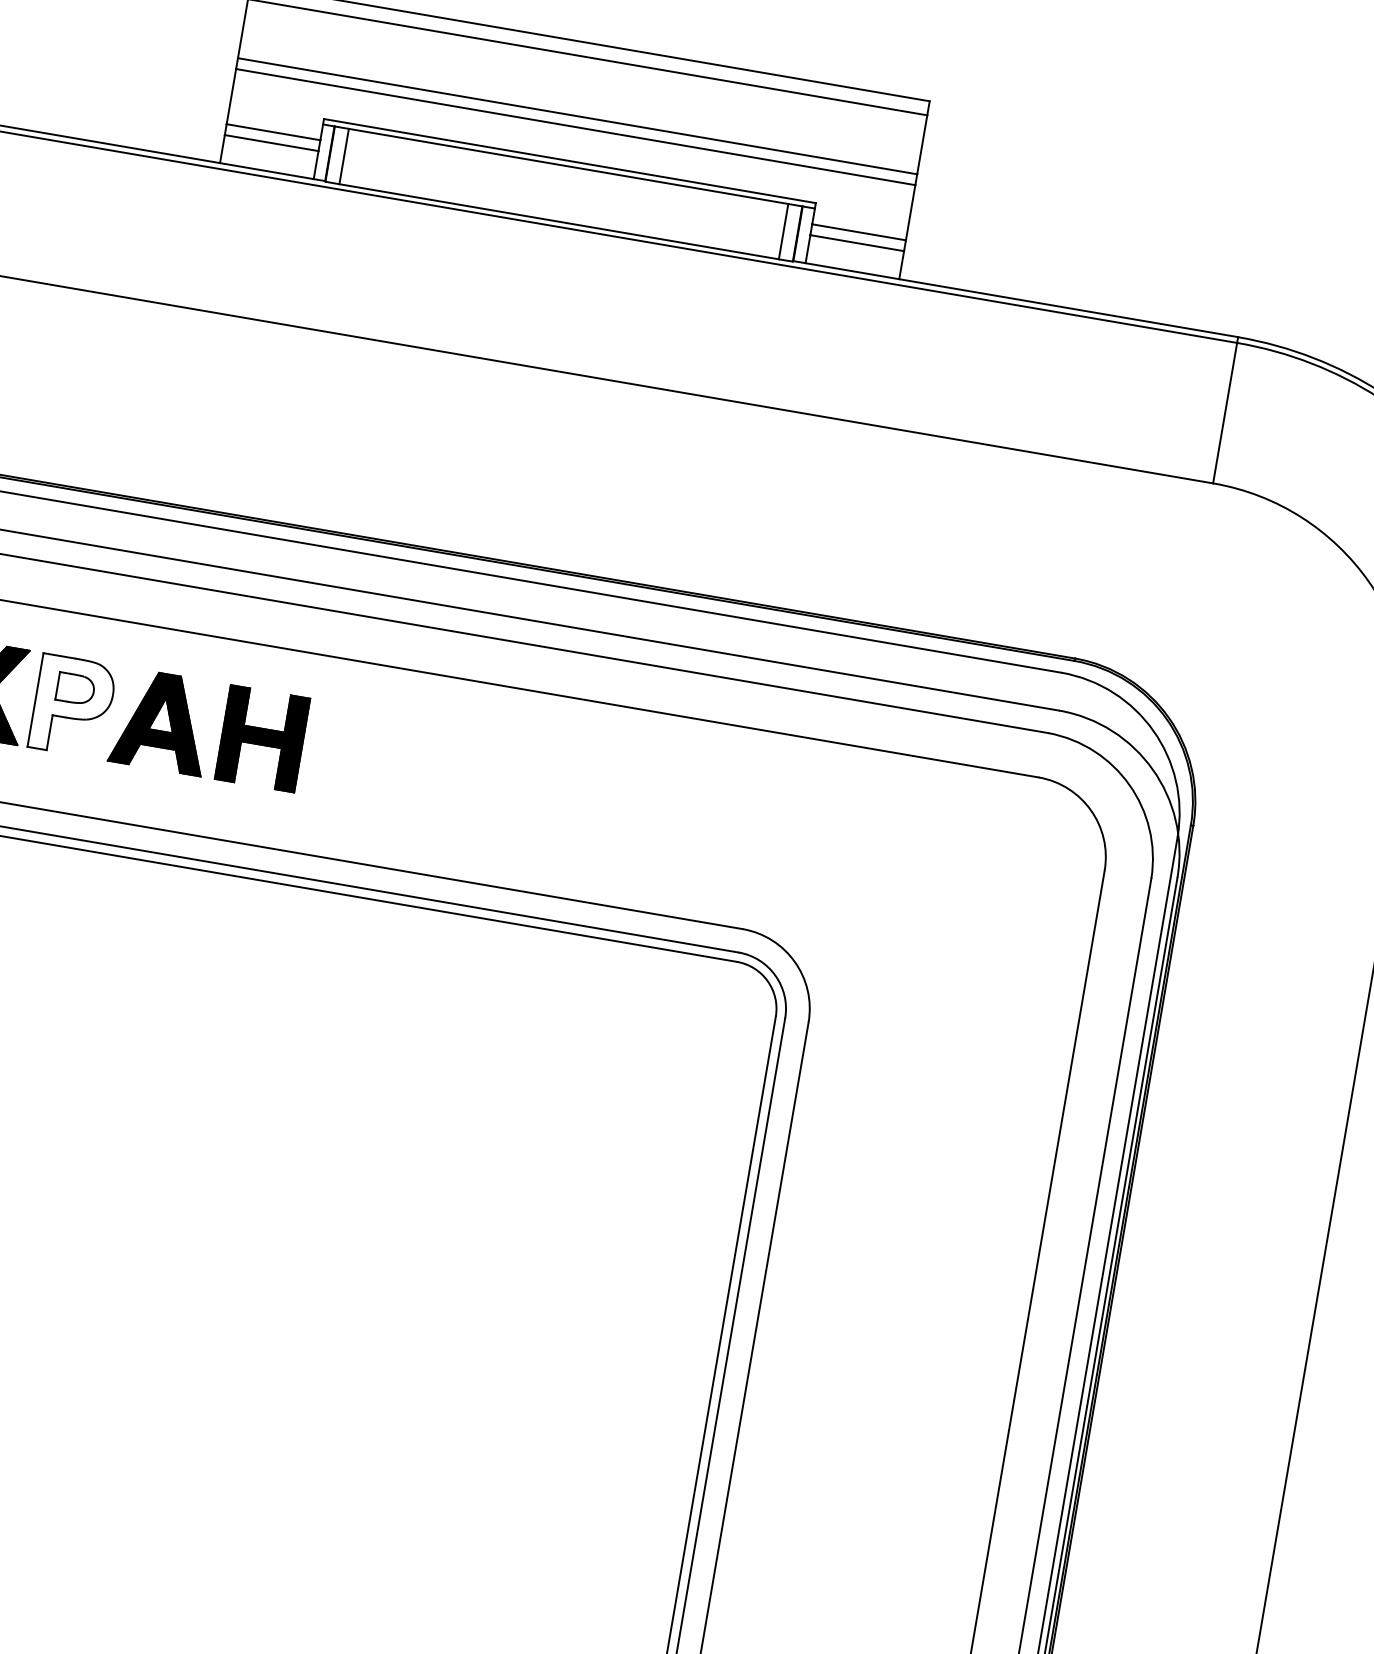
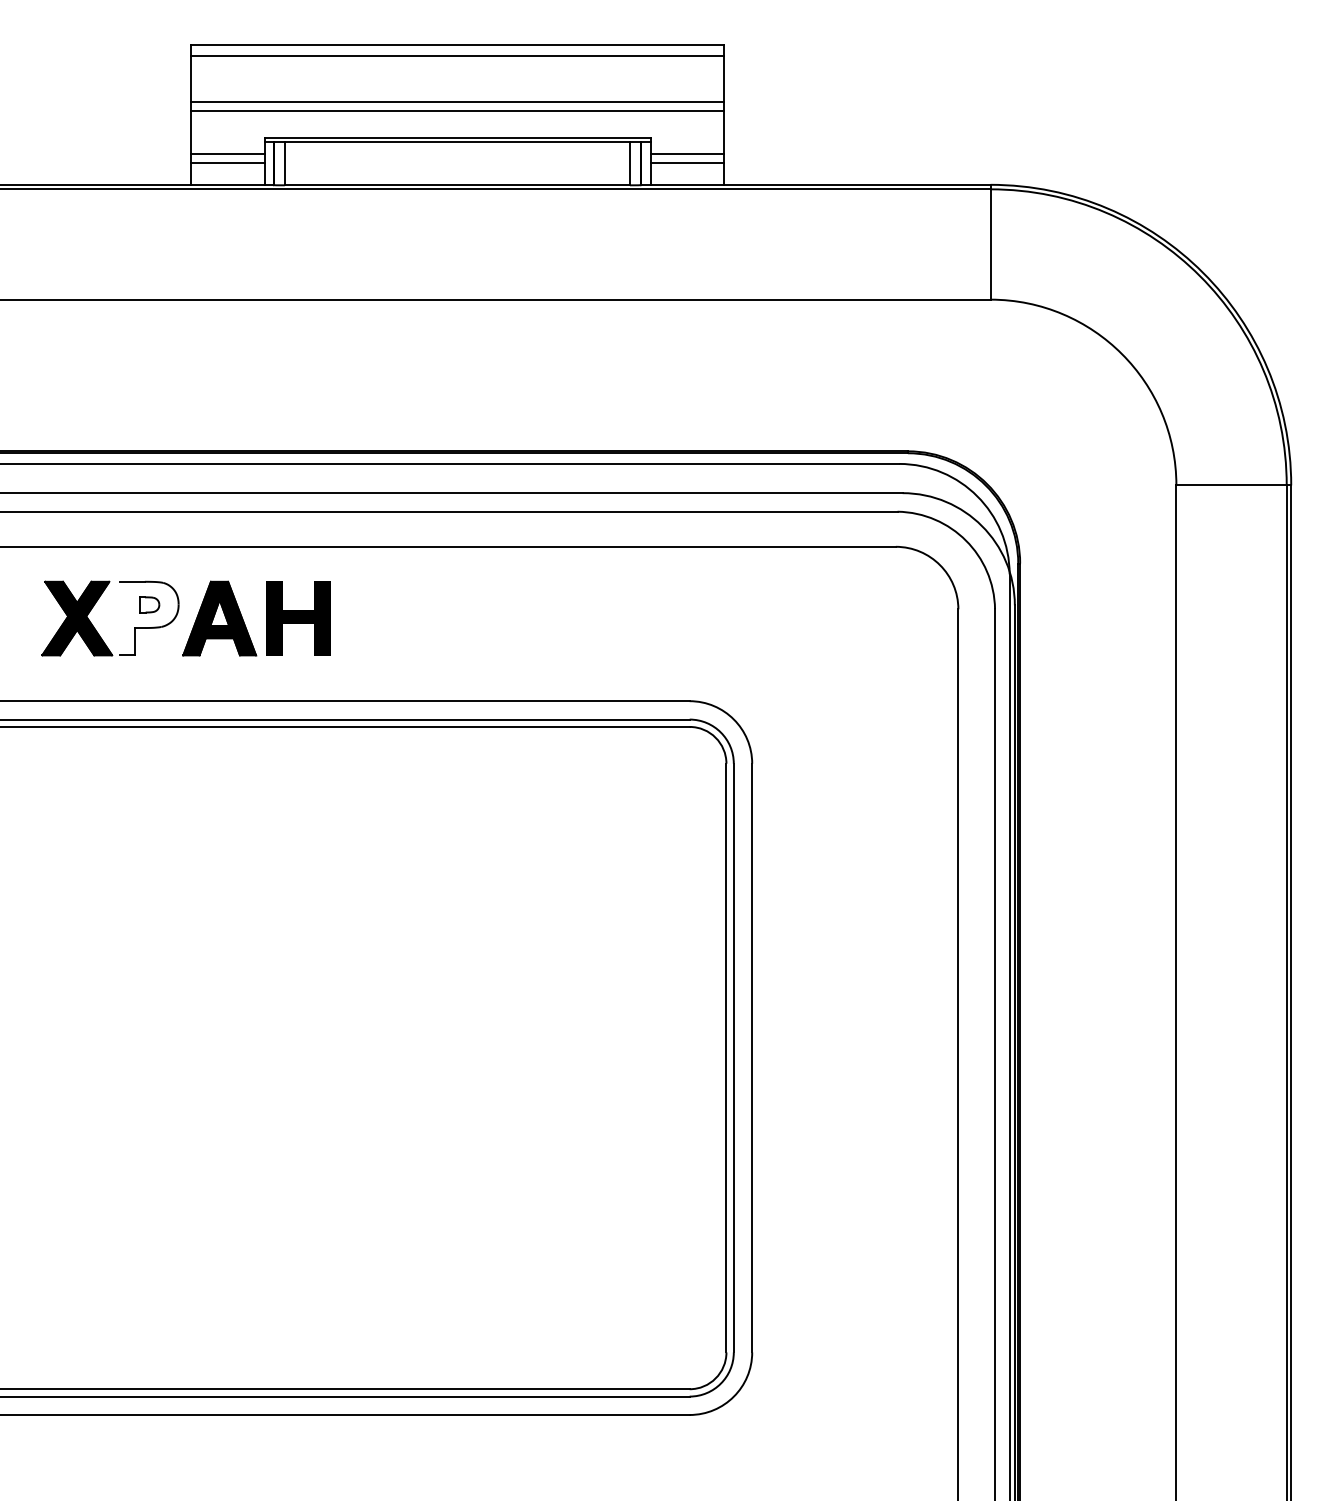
part: (75, 688) -> (149, 604), size x0.7
line: (35, 699) -> (120, 618), removed

